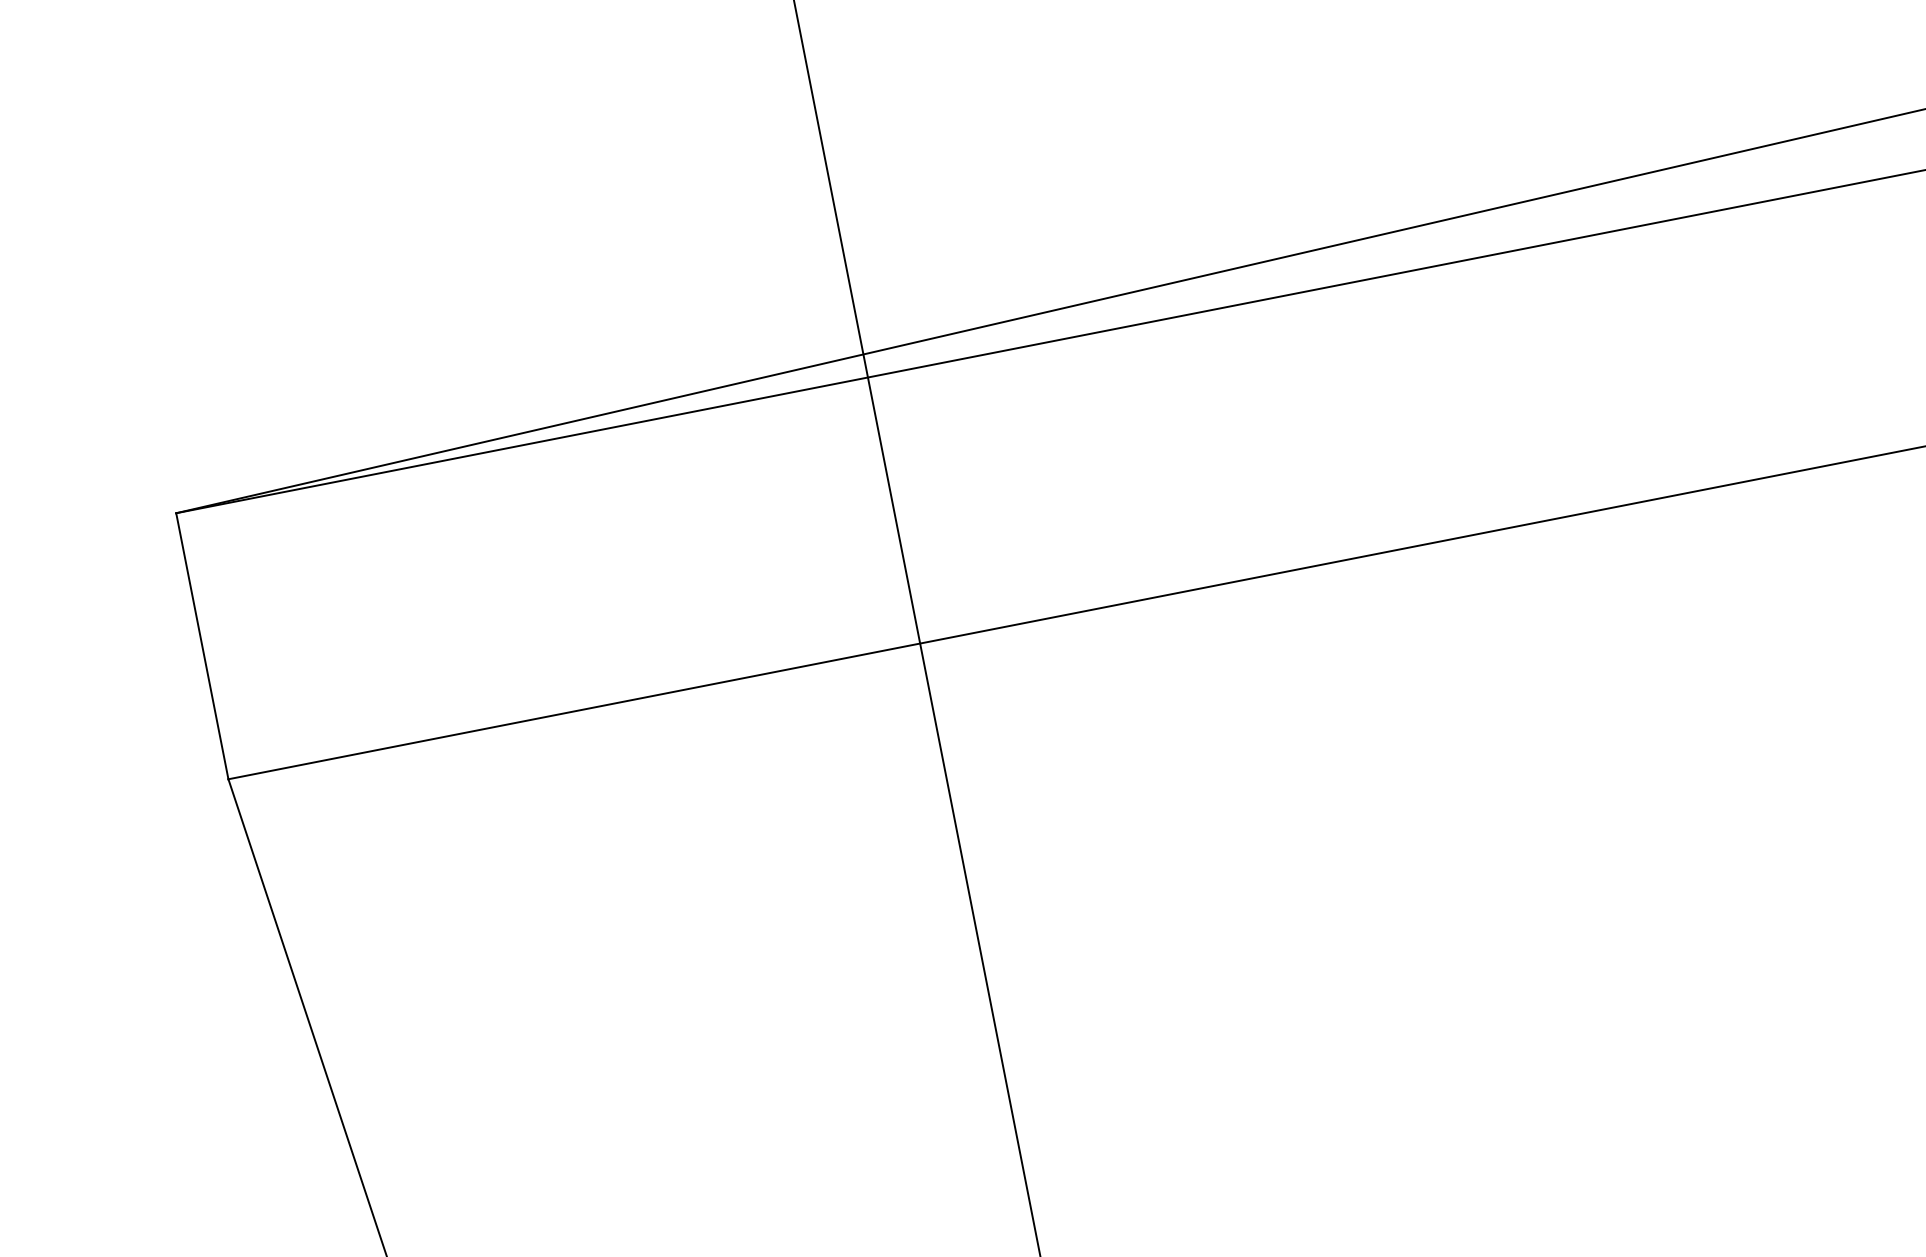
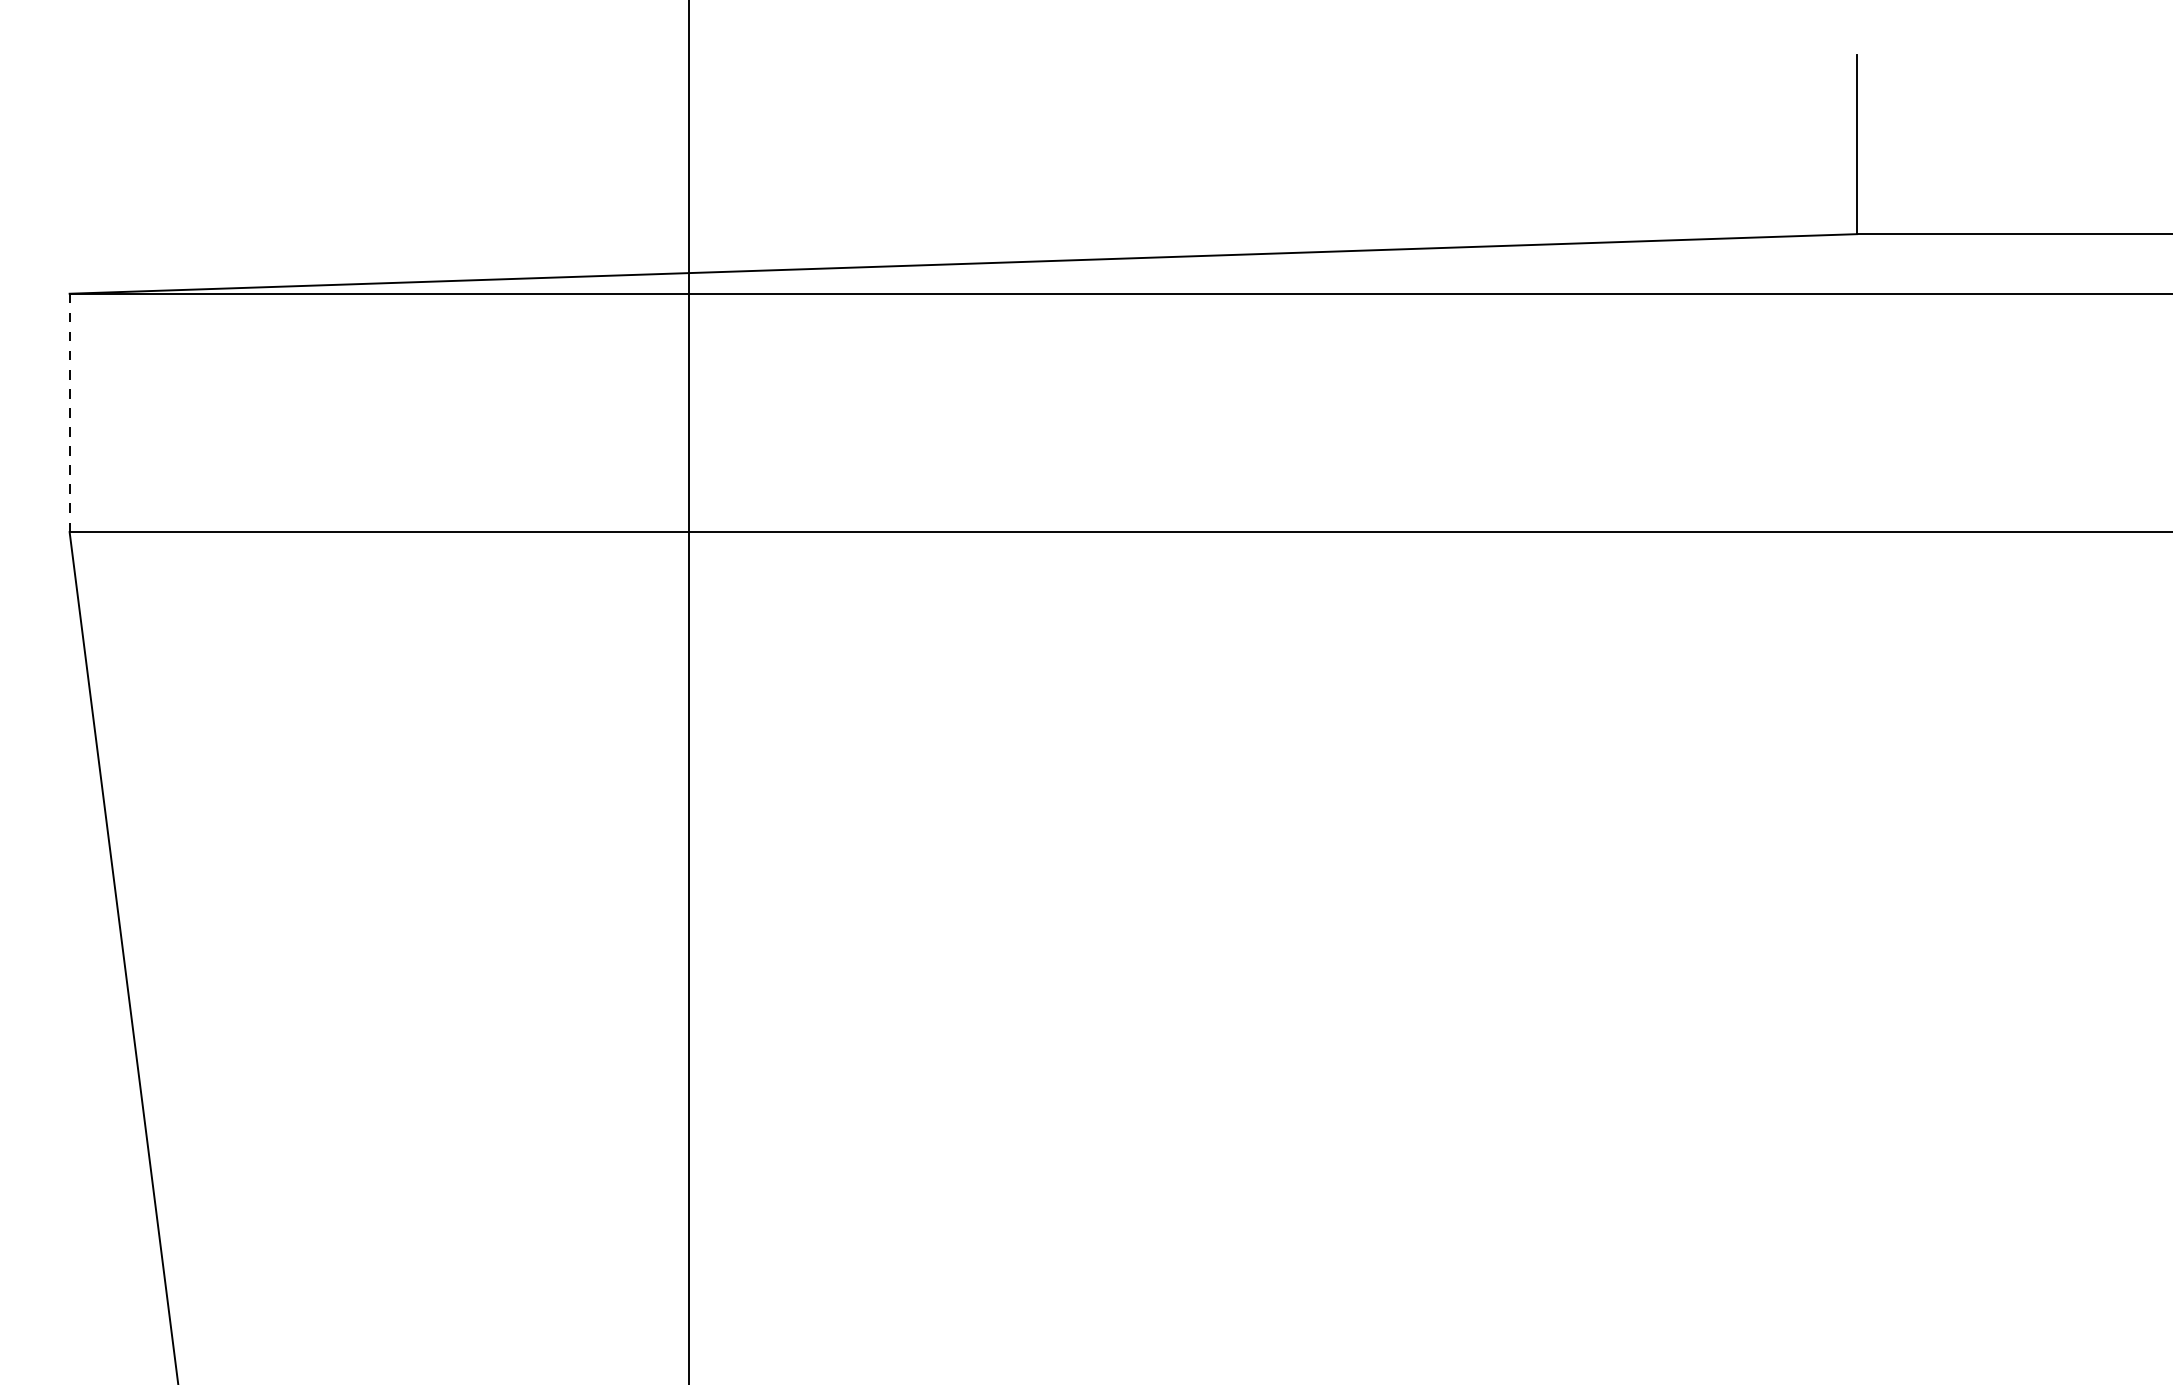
line: (202, 645) -> (69, 412), solid -> dashed

